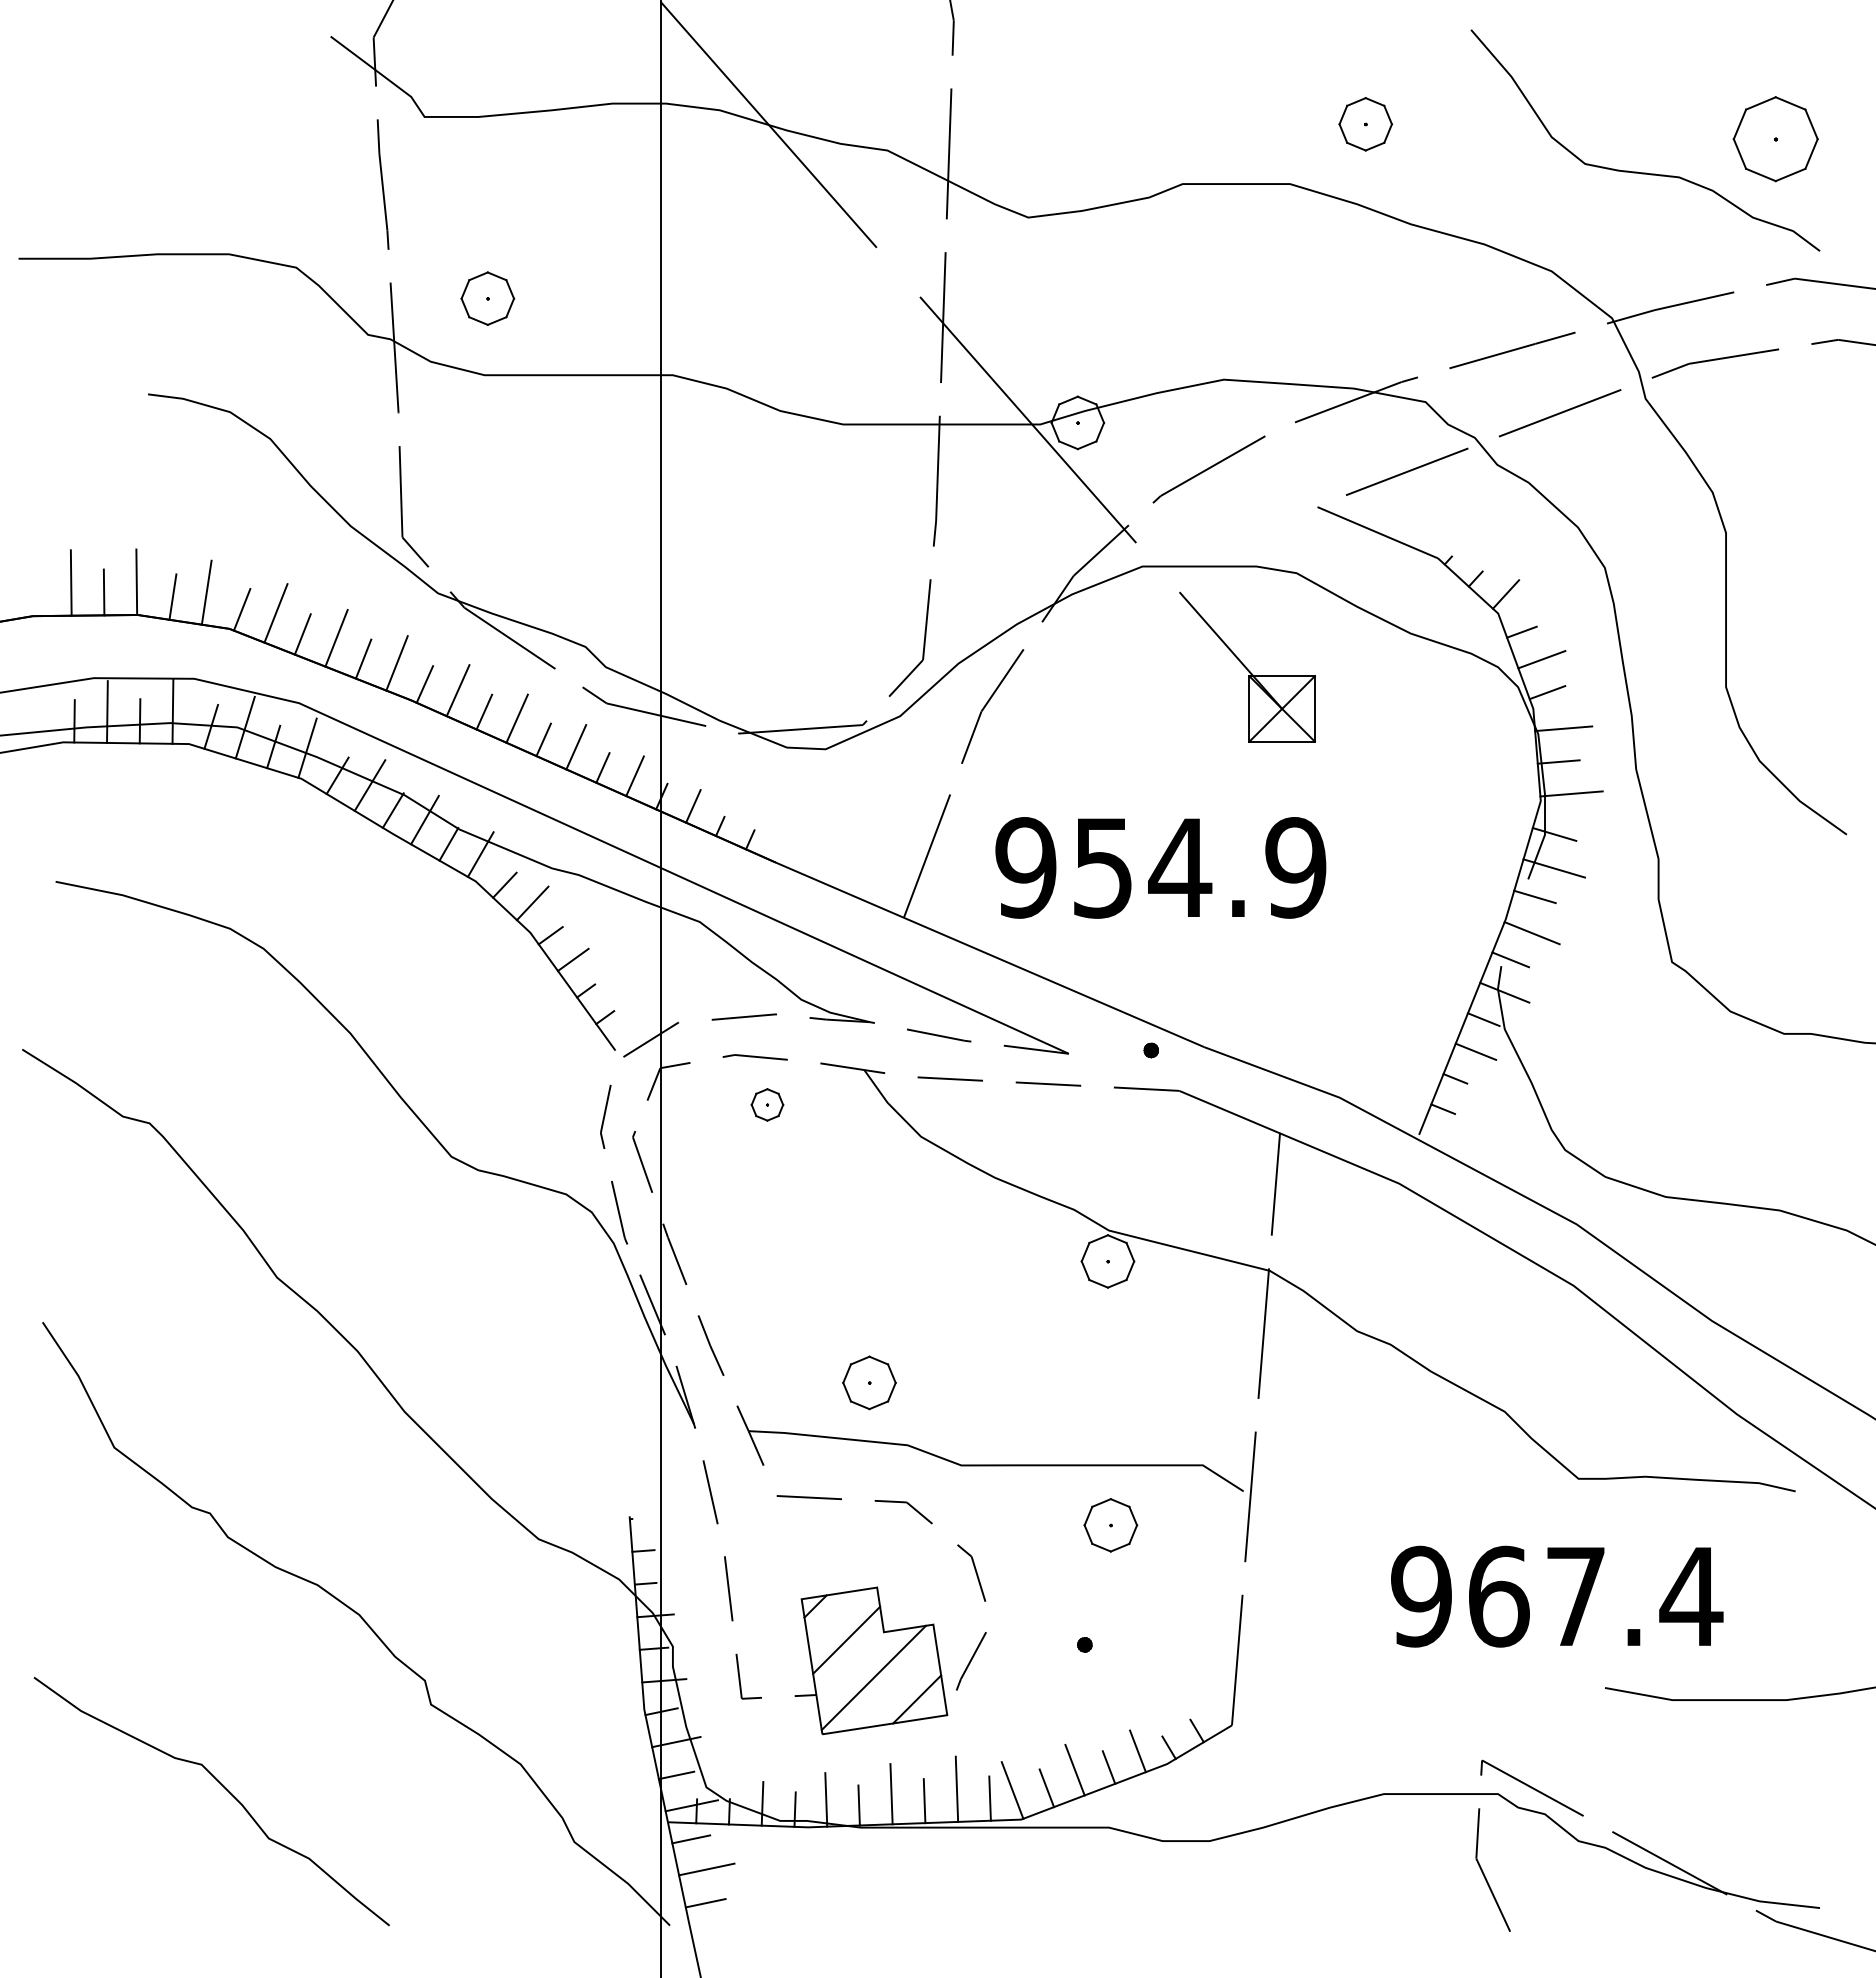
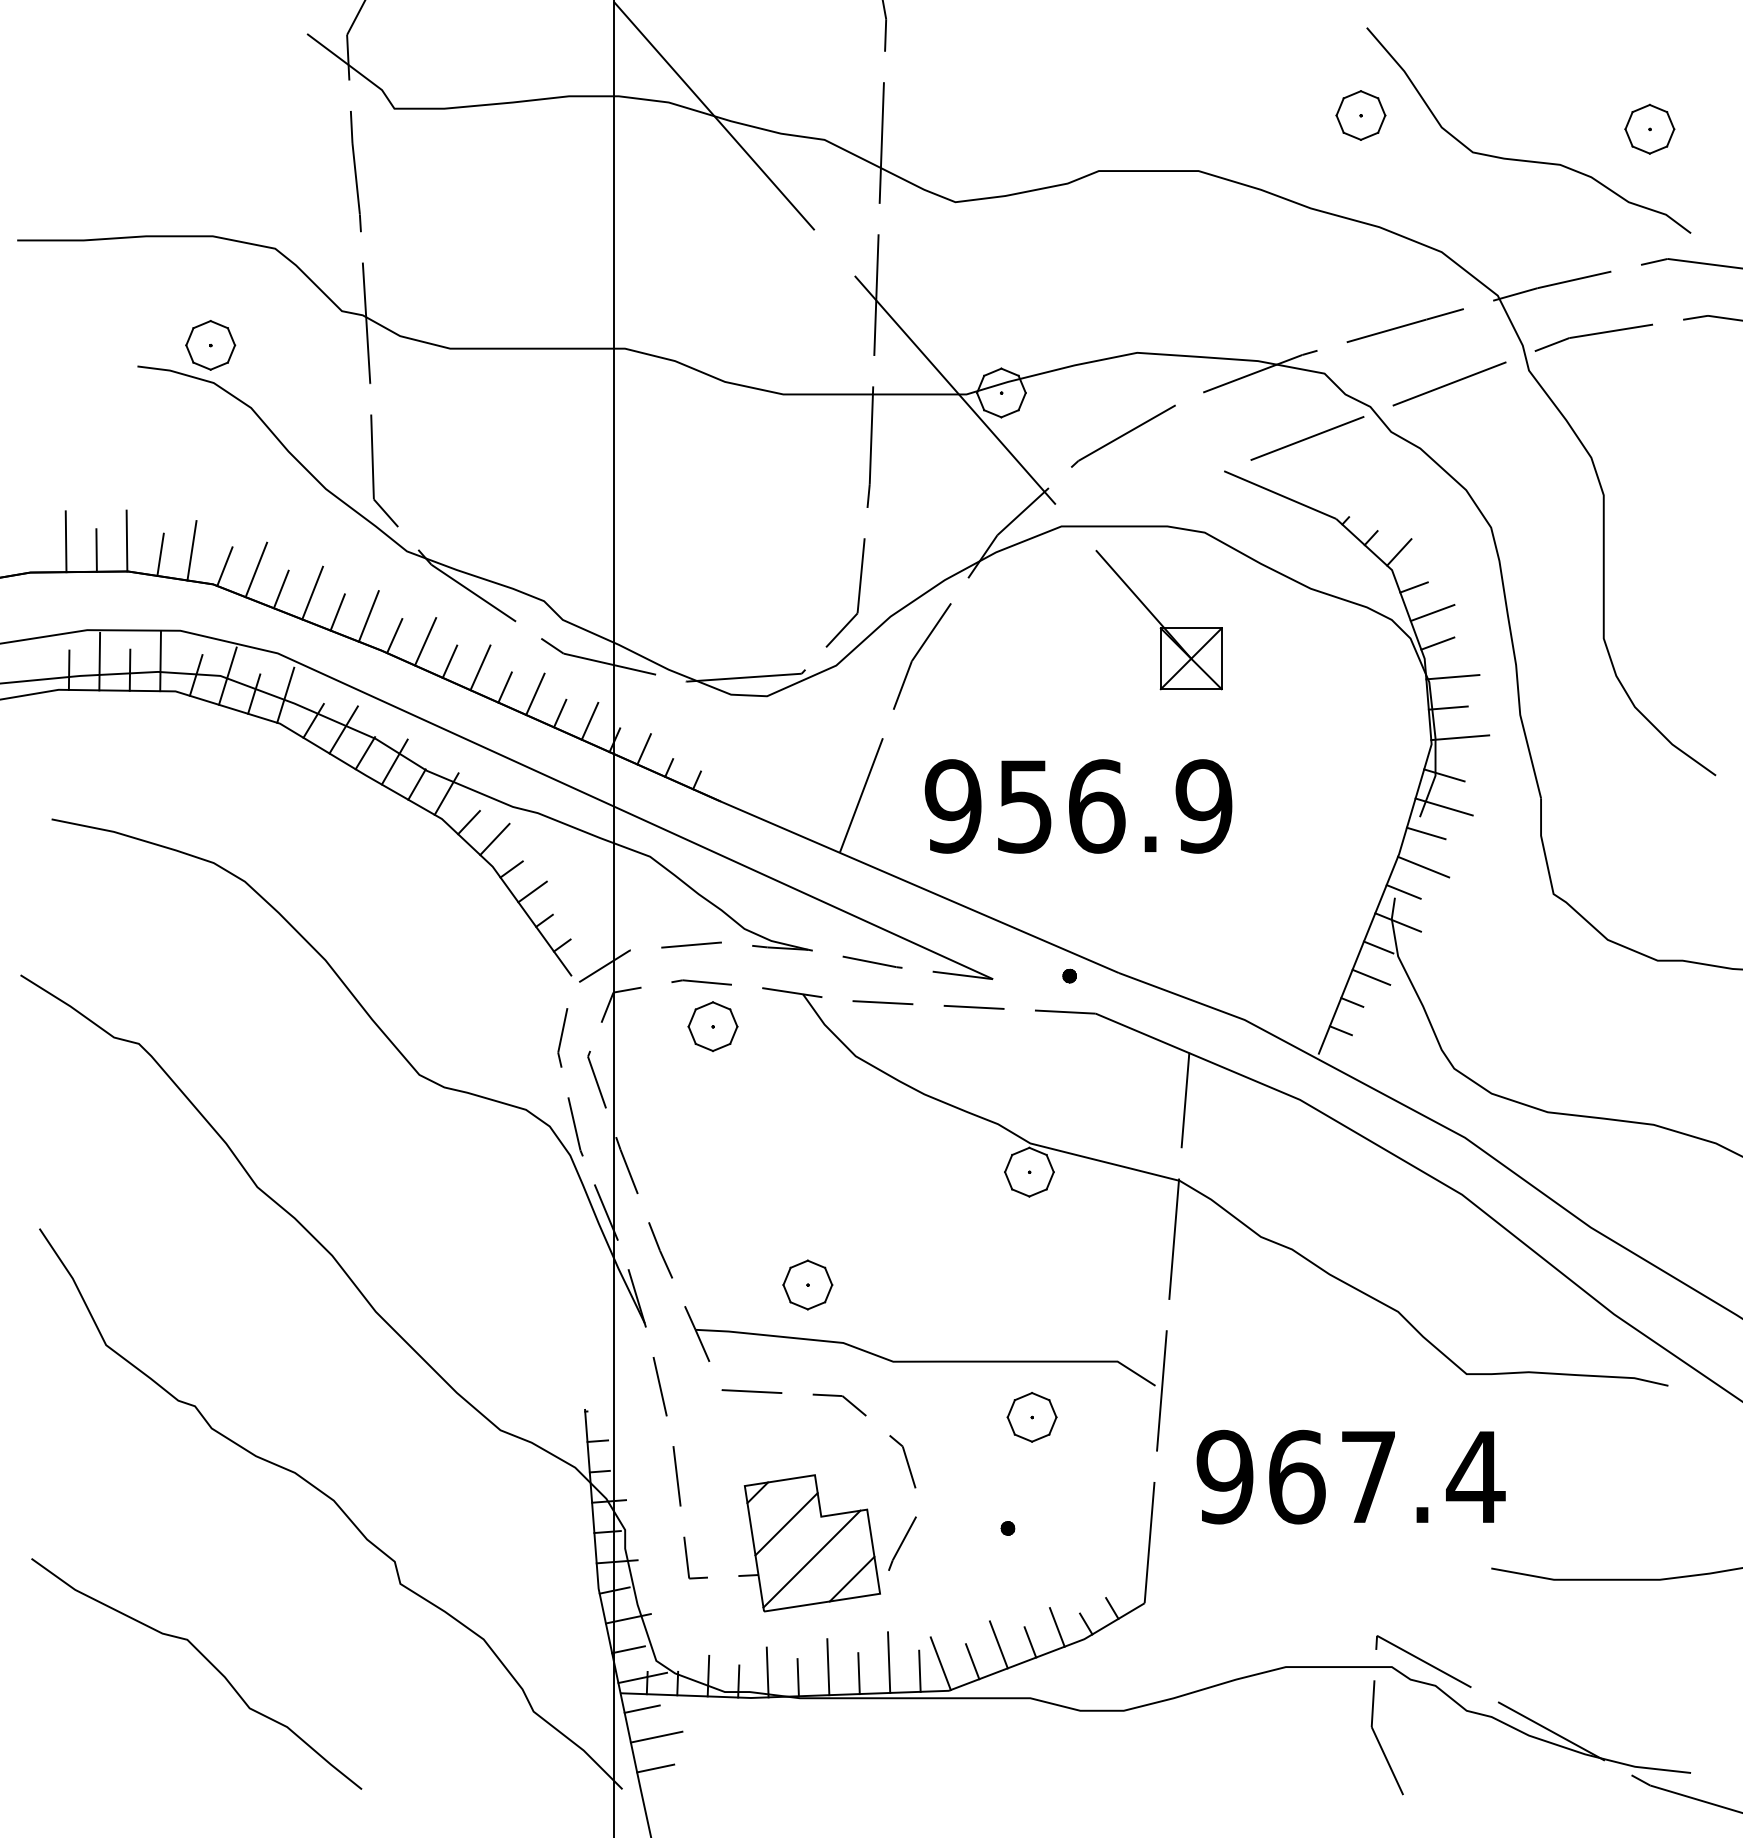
part: (1365, 124) -> (1360, 115), moved
part: (1775, 138) -> (1649, 128), size x0.62
part: (487, 298) -> (210, 345), moved
text: (1180, 867) -> (1096, 806), 954.9 -> 956.9
part: (767, 1104) -> (713, 1026), size x1.67
text: (1557, 1596) -> (1351, 1476), moved

